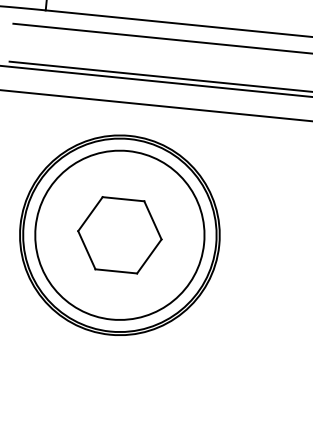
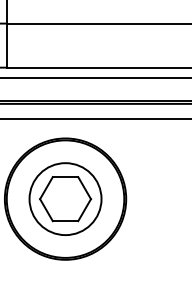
circle: (119, 234) -> (65, 198), size x0.7

